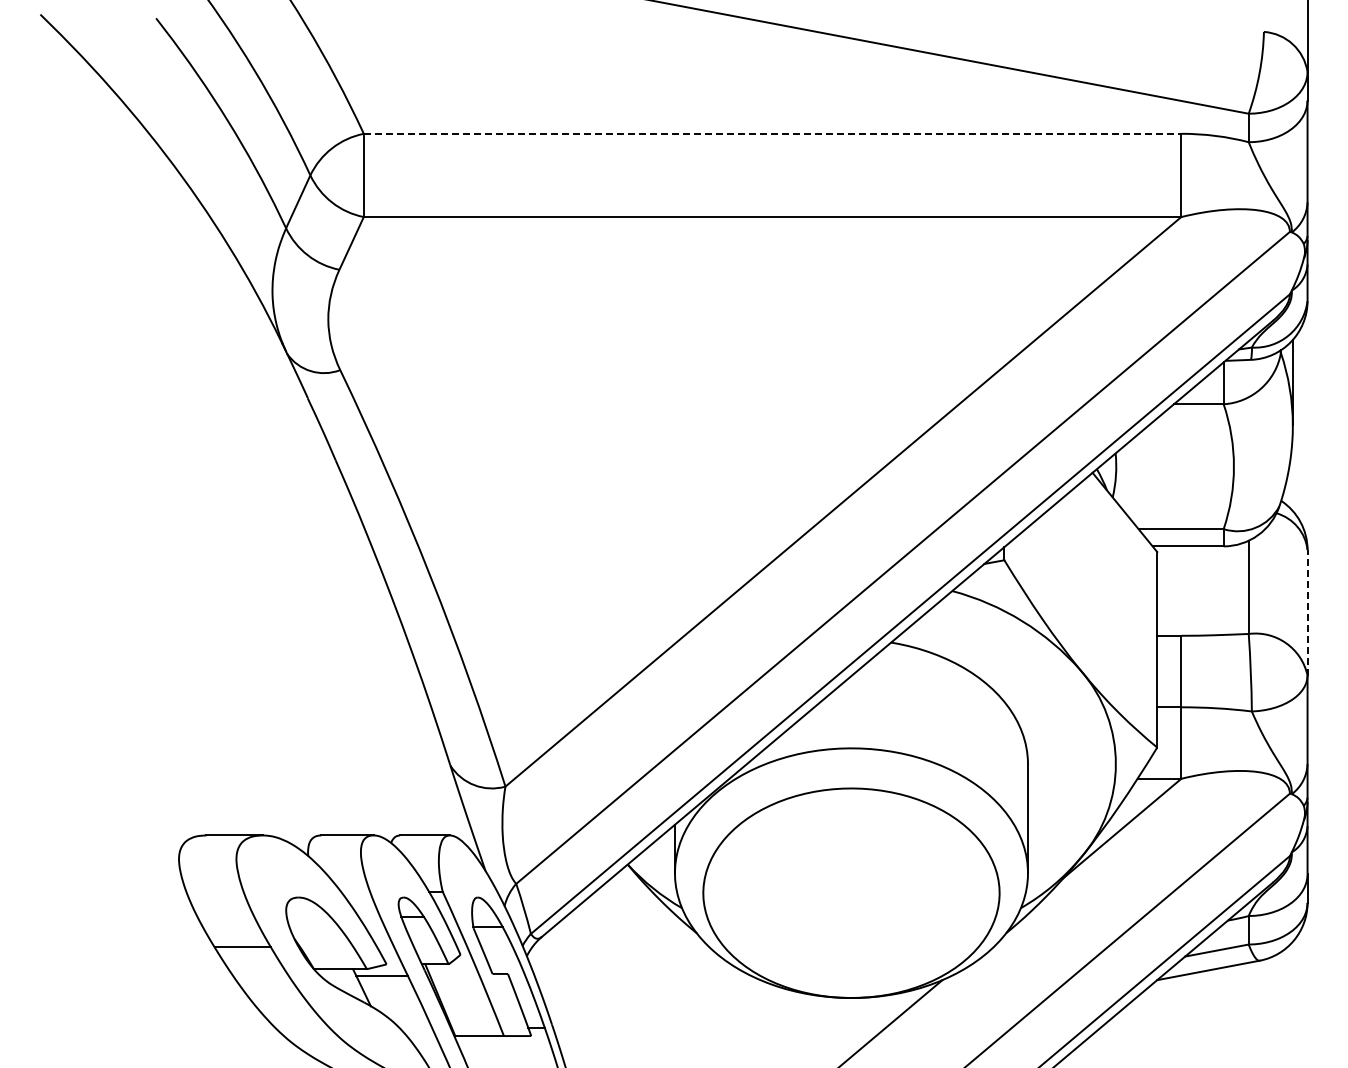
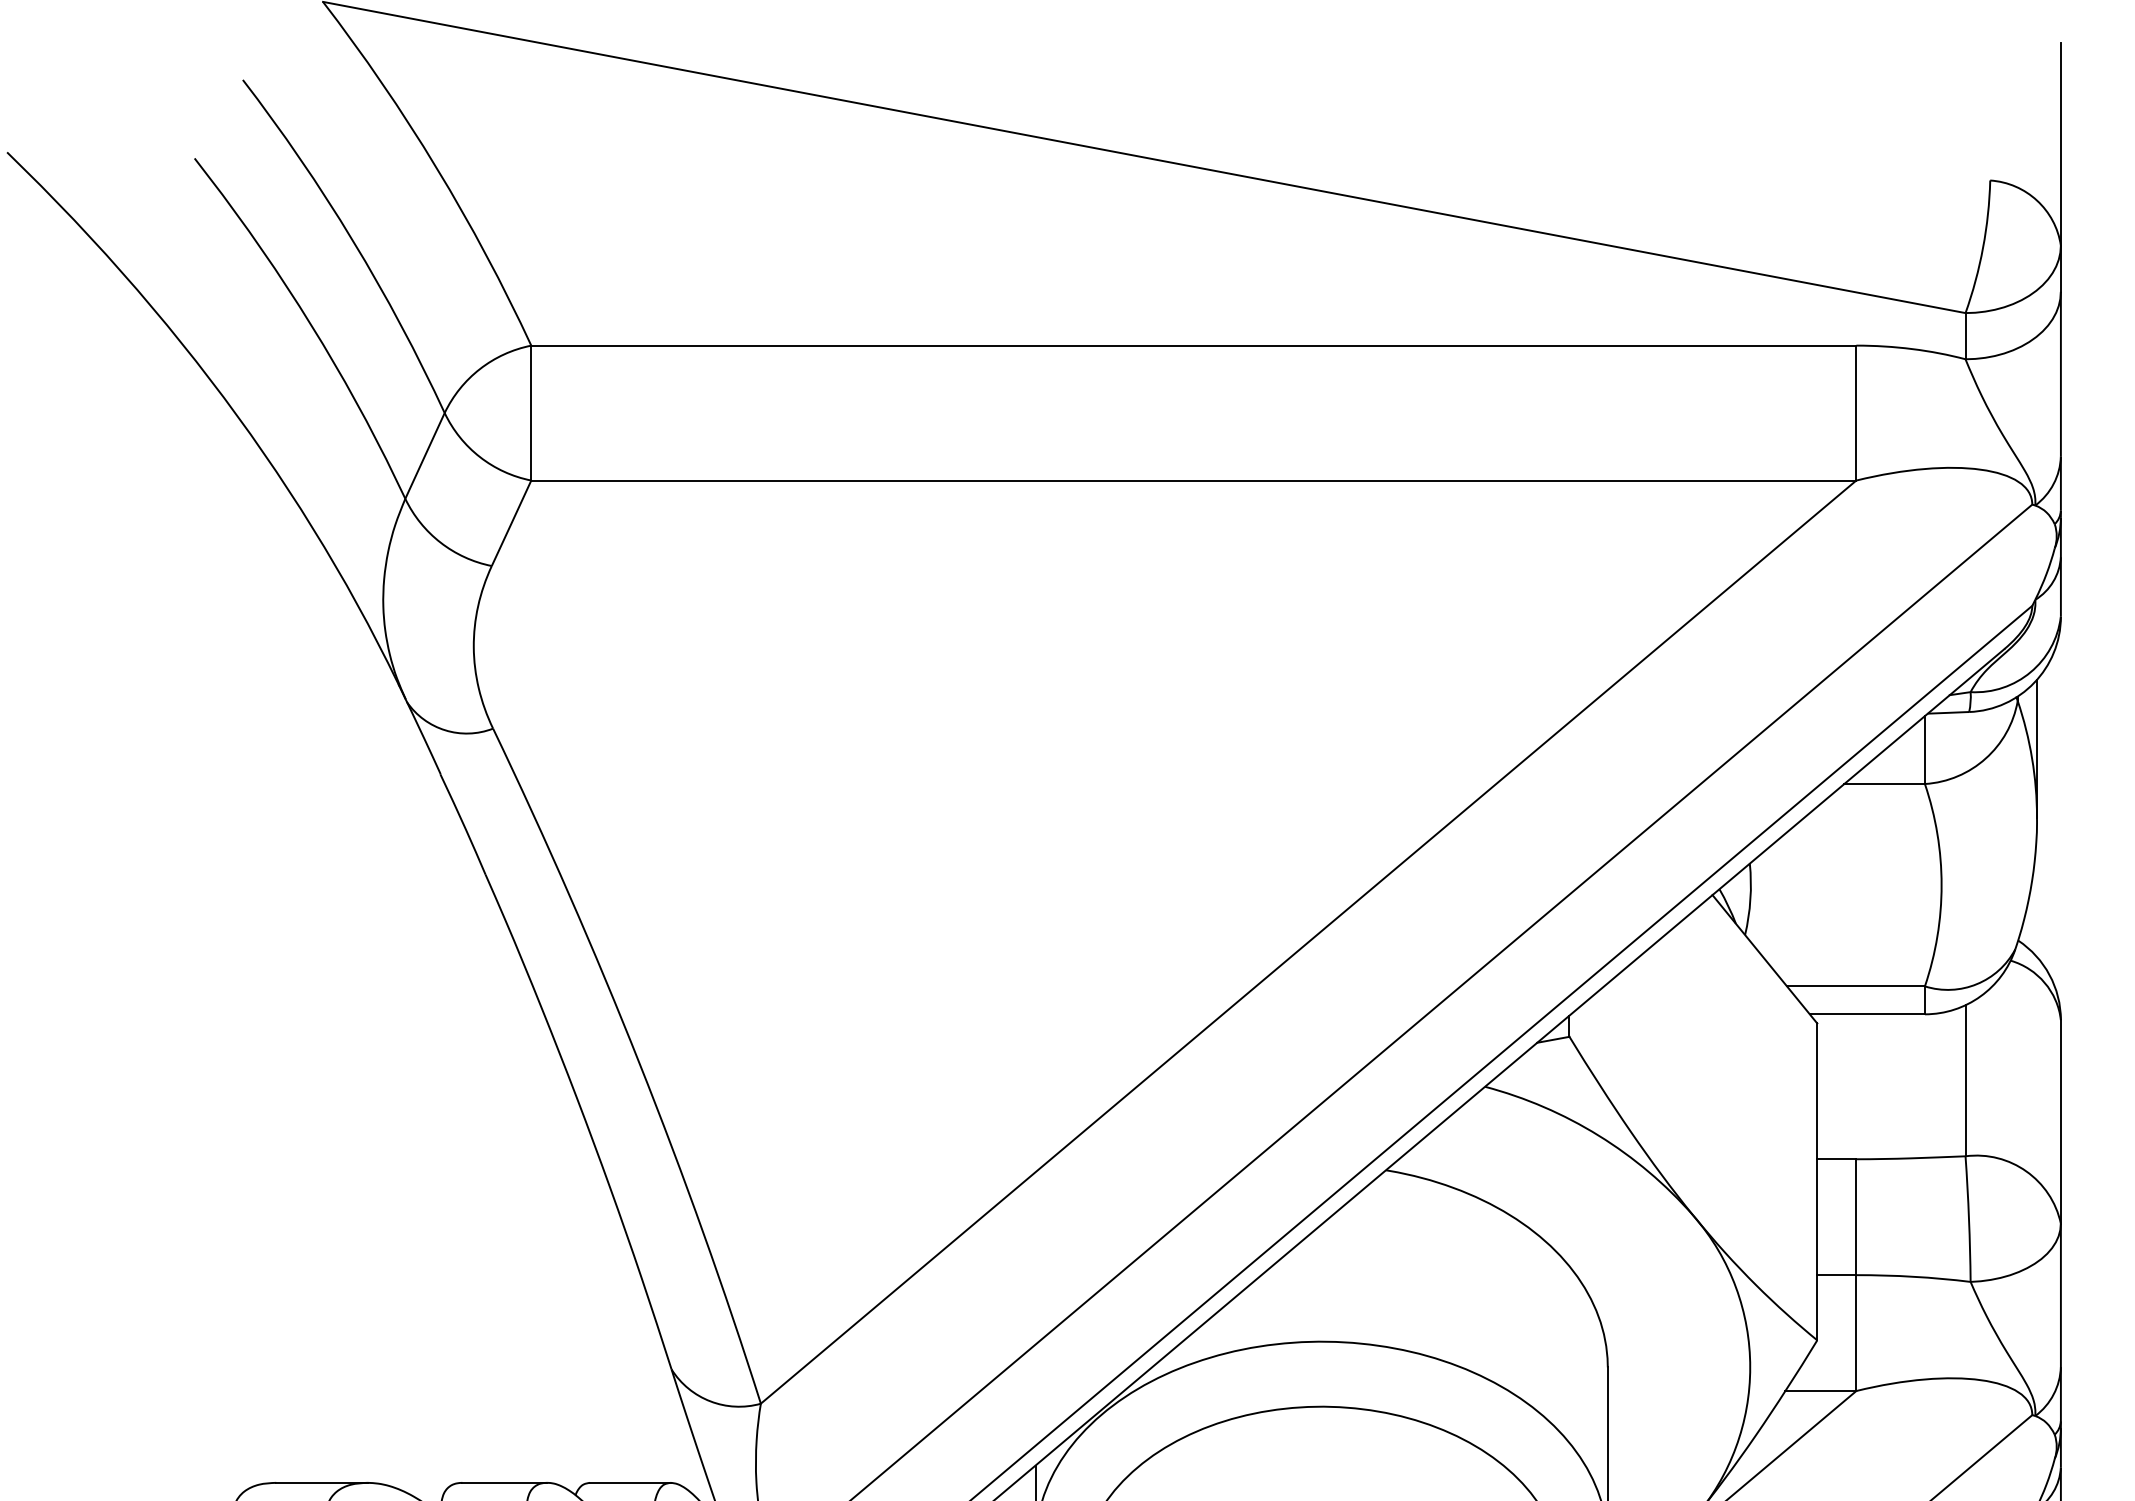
line: (772, 133) -> (1193, 345), dashed -> solid
line: (1307, 612) -> (2060, 1121), dashed -> solid

